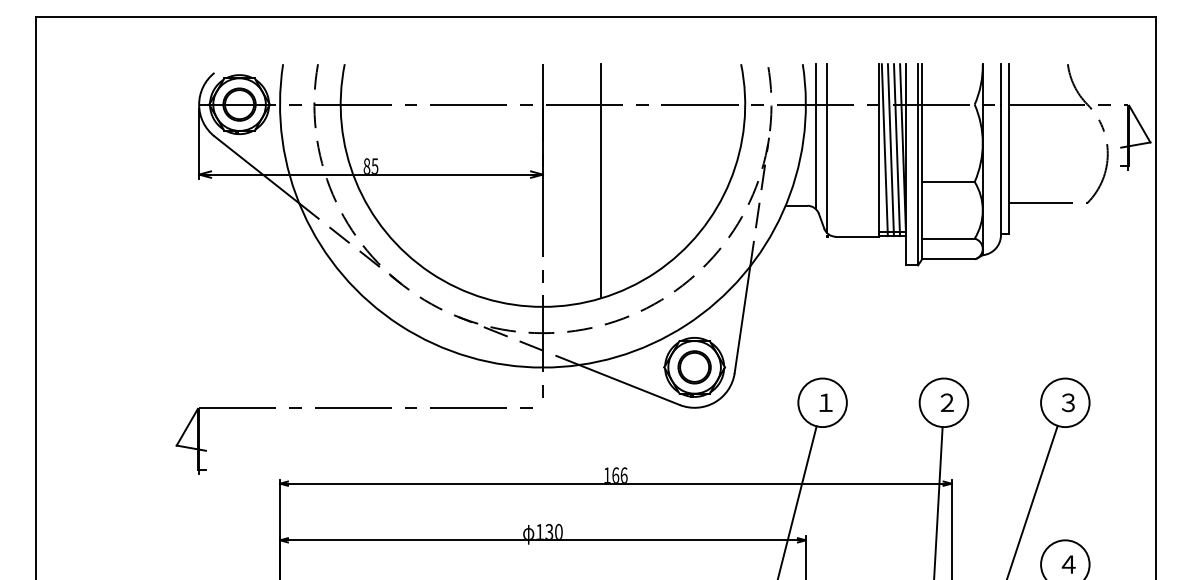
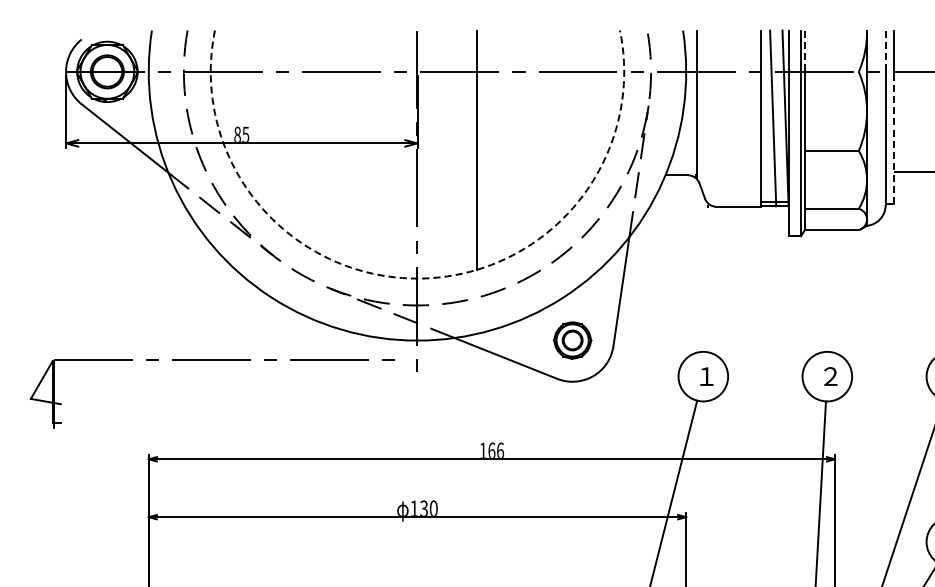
line: (922, 84) -> (805, 51), solid -> dashed
line: (1000, 84) -> (885, 51), solid -> dashed
line: (827, 148) -> (708, 116), removed
line: (884, 150) -> (766, 118), removed
line: (897, 150) -> (779, 118), removed
line: (1009, 169) -> (894, 138), solid -> dashed
arc: (542, 306) -> (417, 278), solid -> dashed
part: (694, 367) -> (572, 340), size x0.6
part: (353, 408) -> (211, 360), moved

